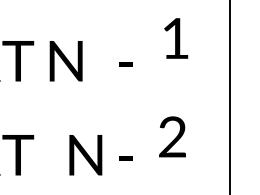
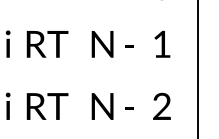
text: (176, 37) -> (162, 43), moved
text: (65, 61) -> (102, 44), moved
text: (171, 135) -> (161, 105), moved

